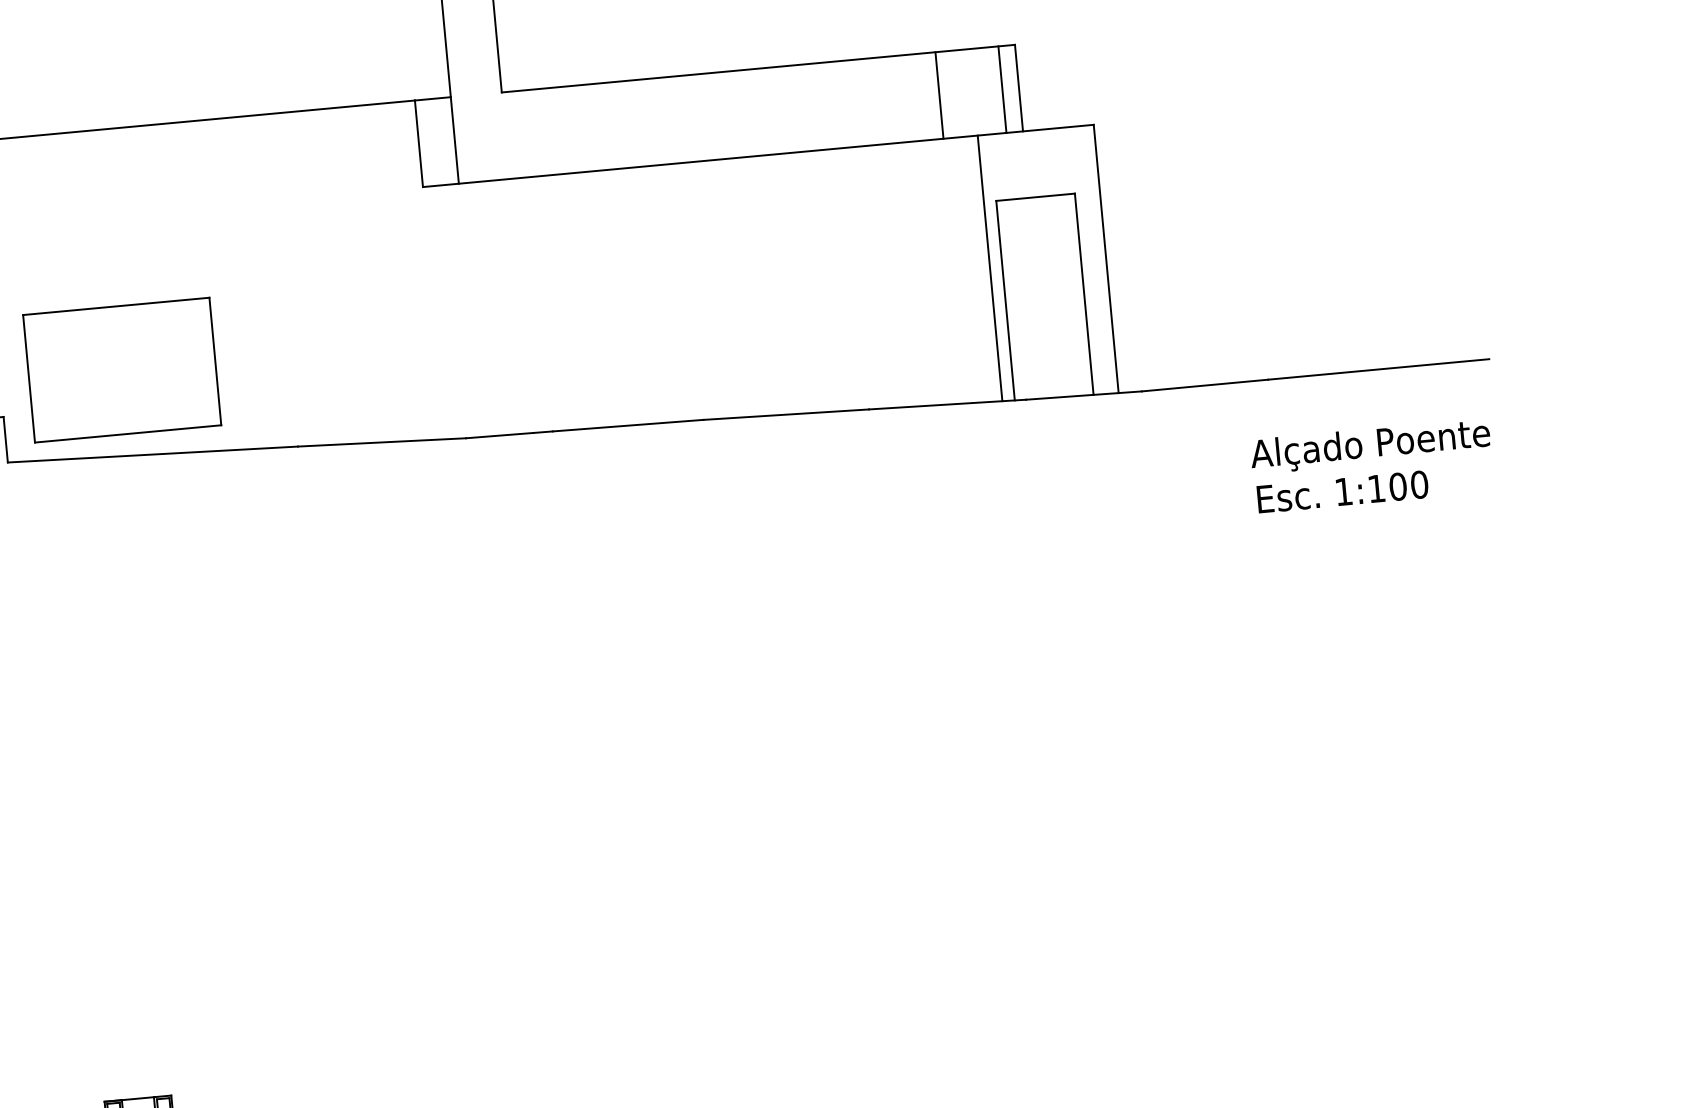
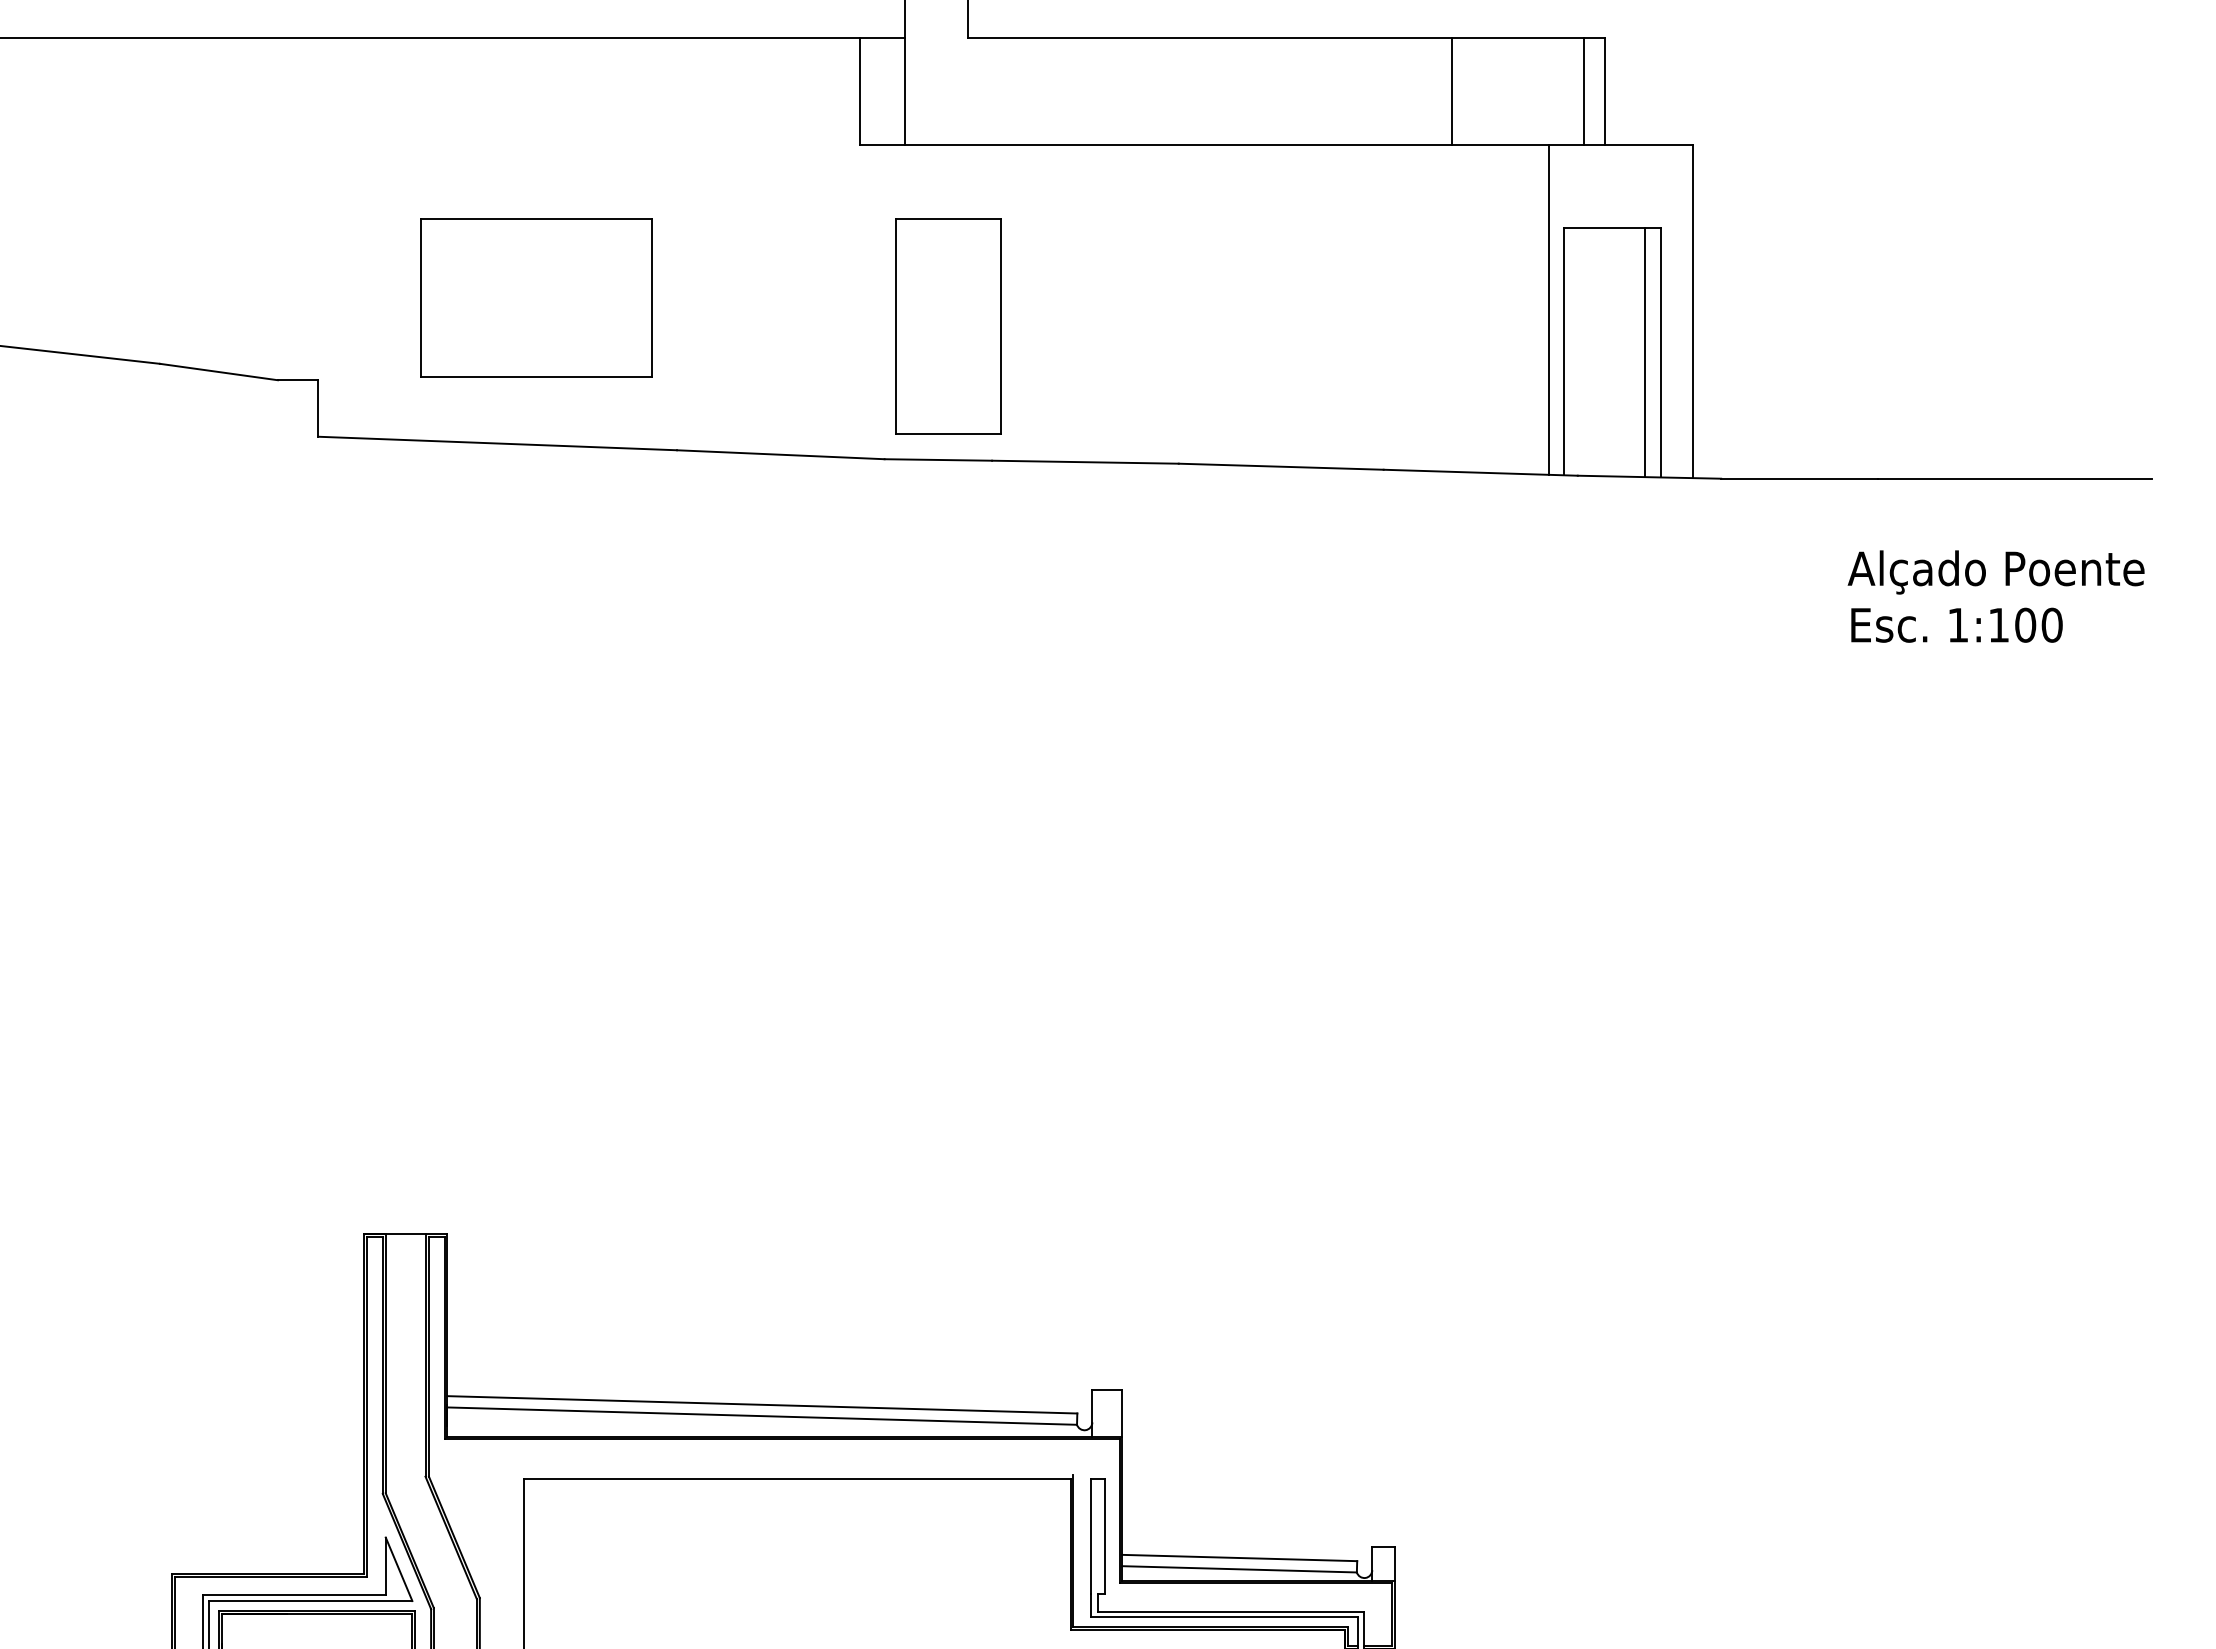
line: (939, 95) -> (1452, 91), moved
line: (1070, 295) -> (1644, 352), added
part: (507, 326) -> (948, 326), added
part: (122, 369) -> (536, 297), moved

